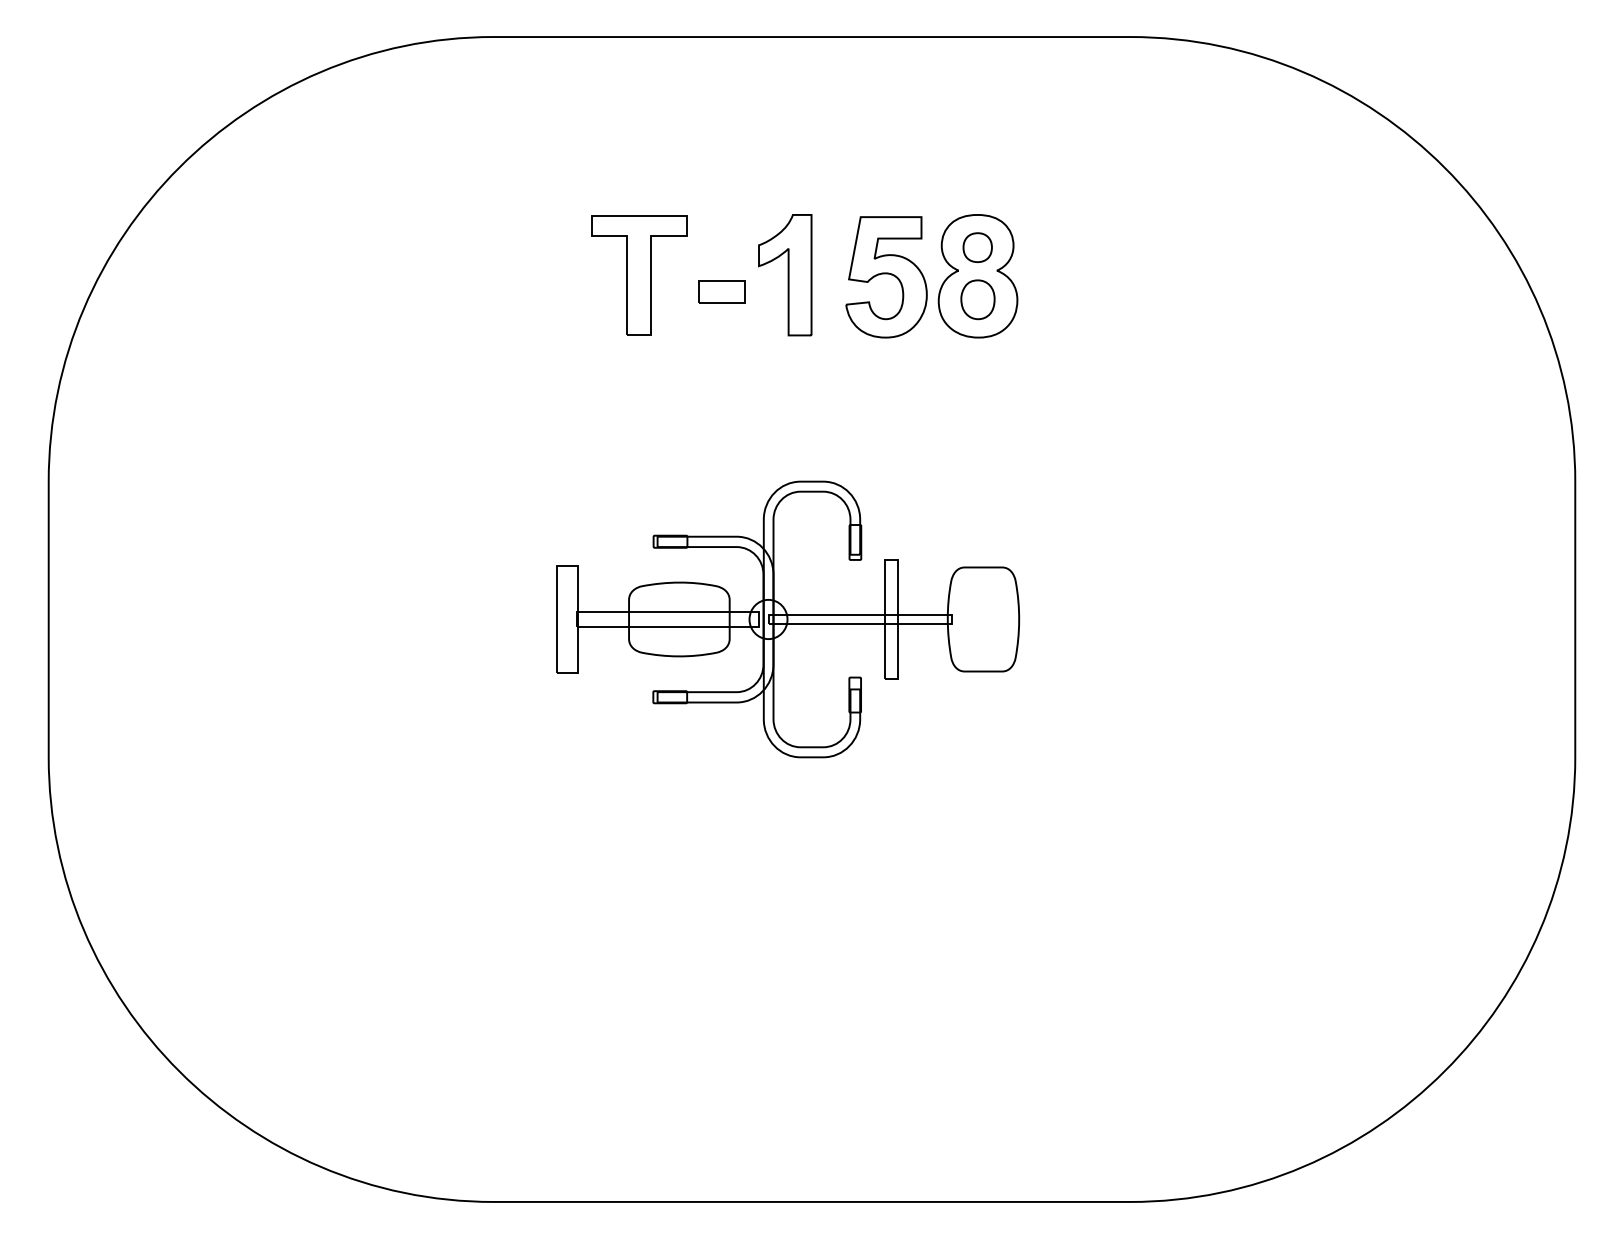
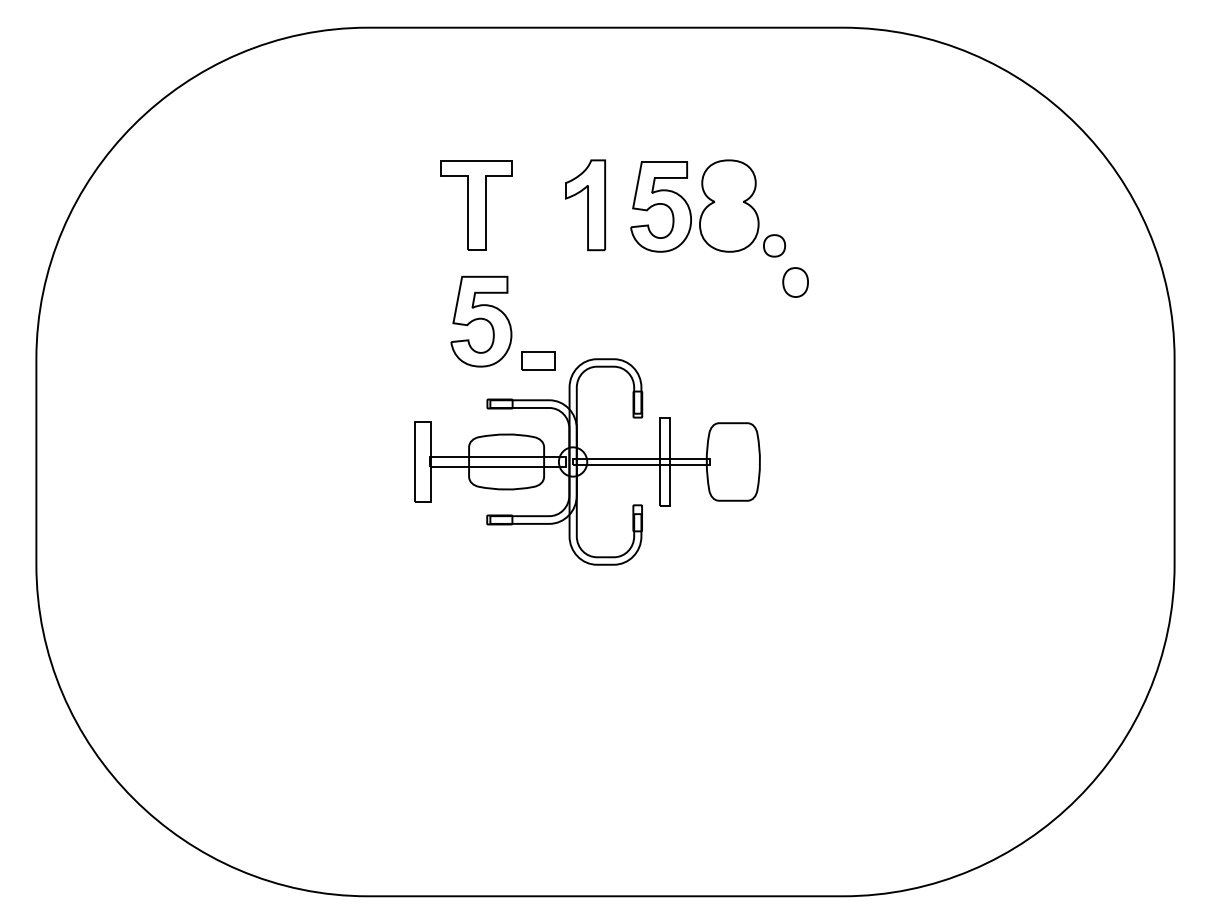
part: (977, 247) -> (774, 245), moved
part: (721, 291) -> (538, 360), moved
part: (977, 299) -> (795, 282), moved
part: (645, 431) -> (481, 321), added

